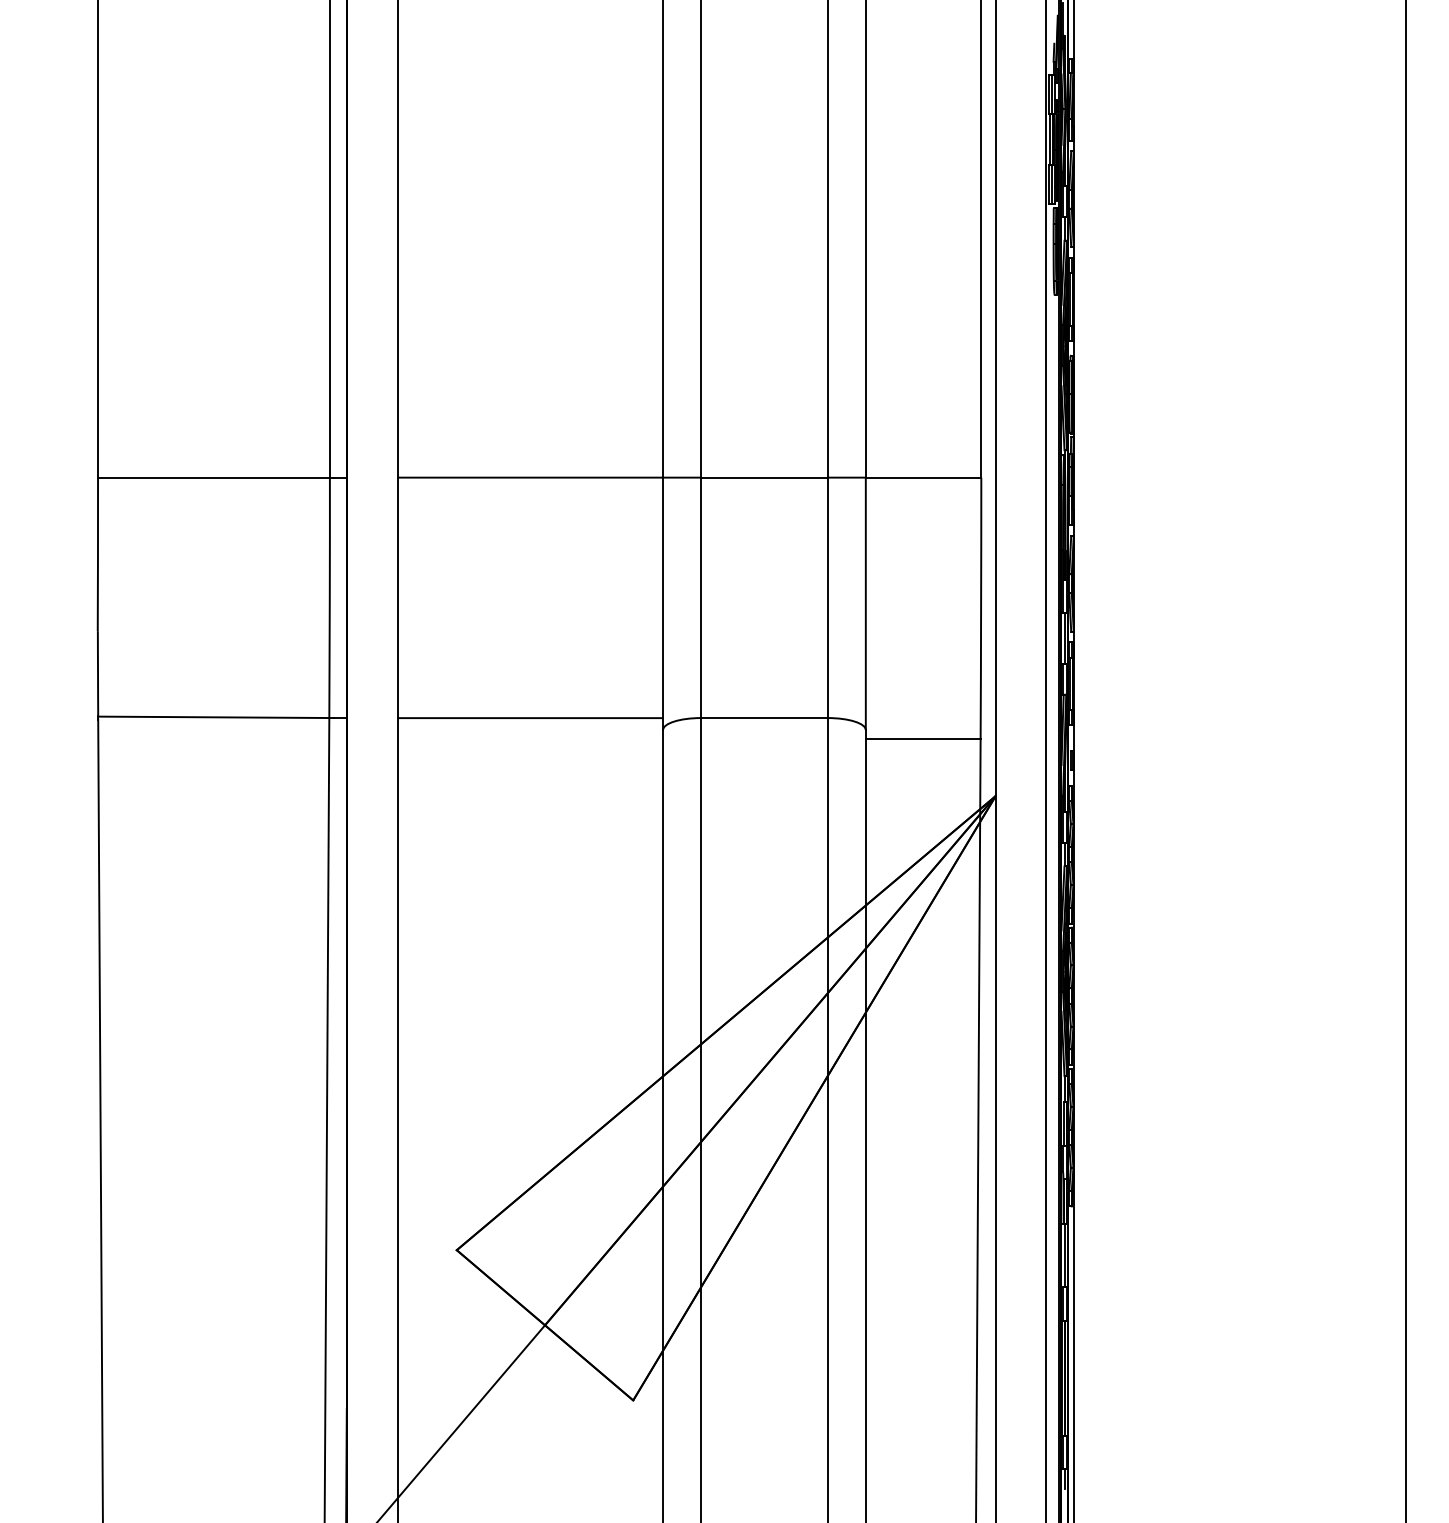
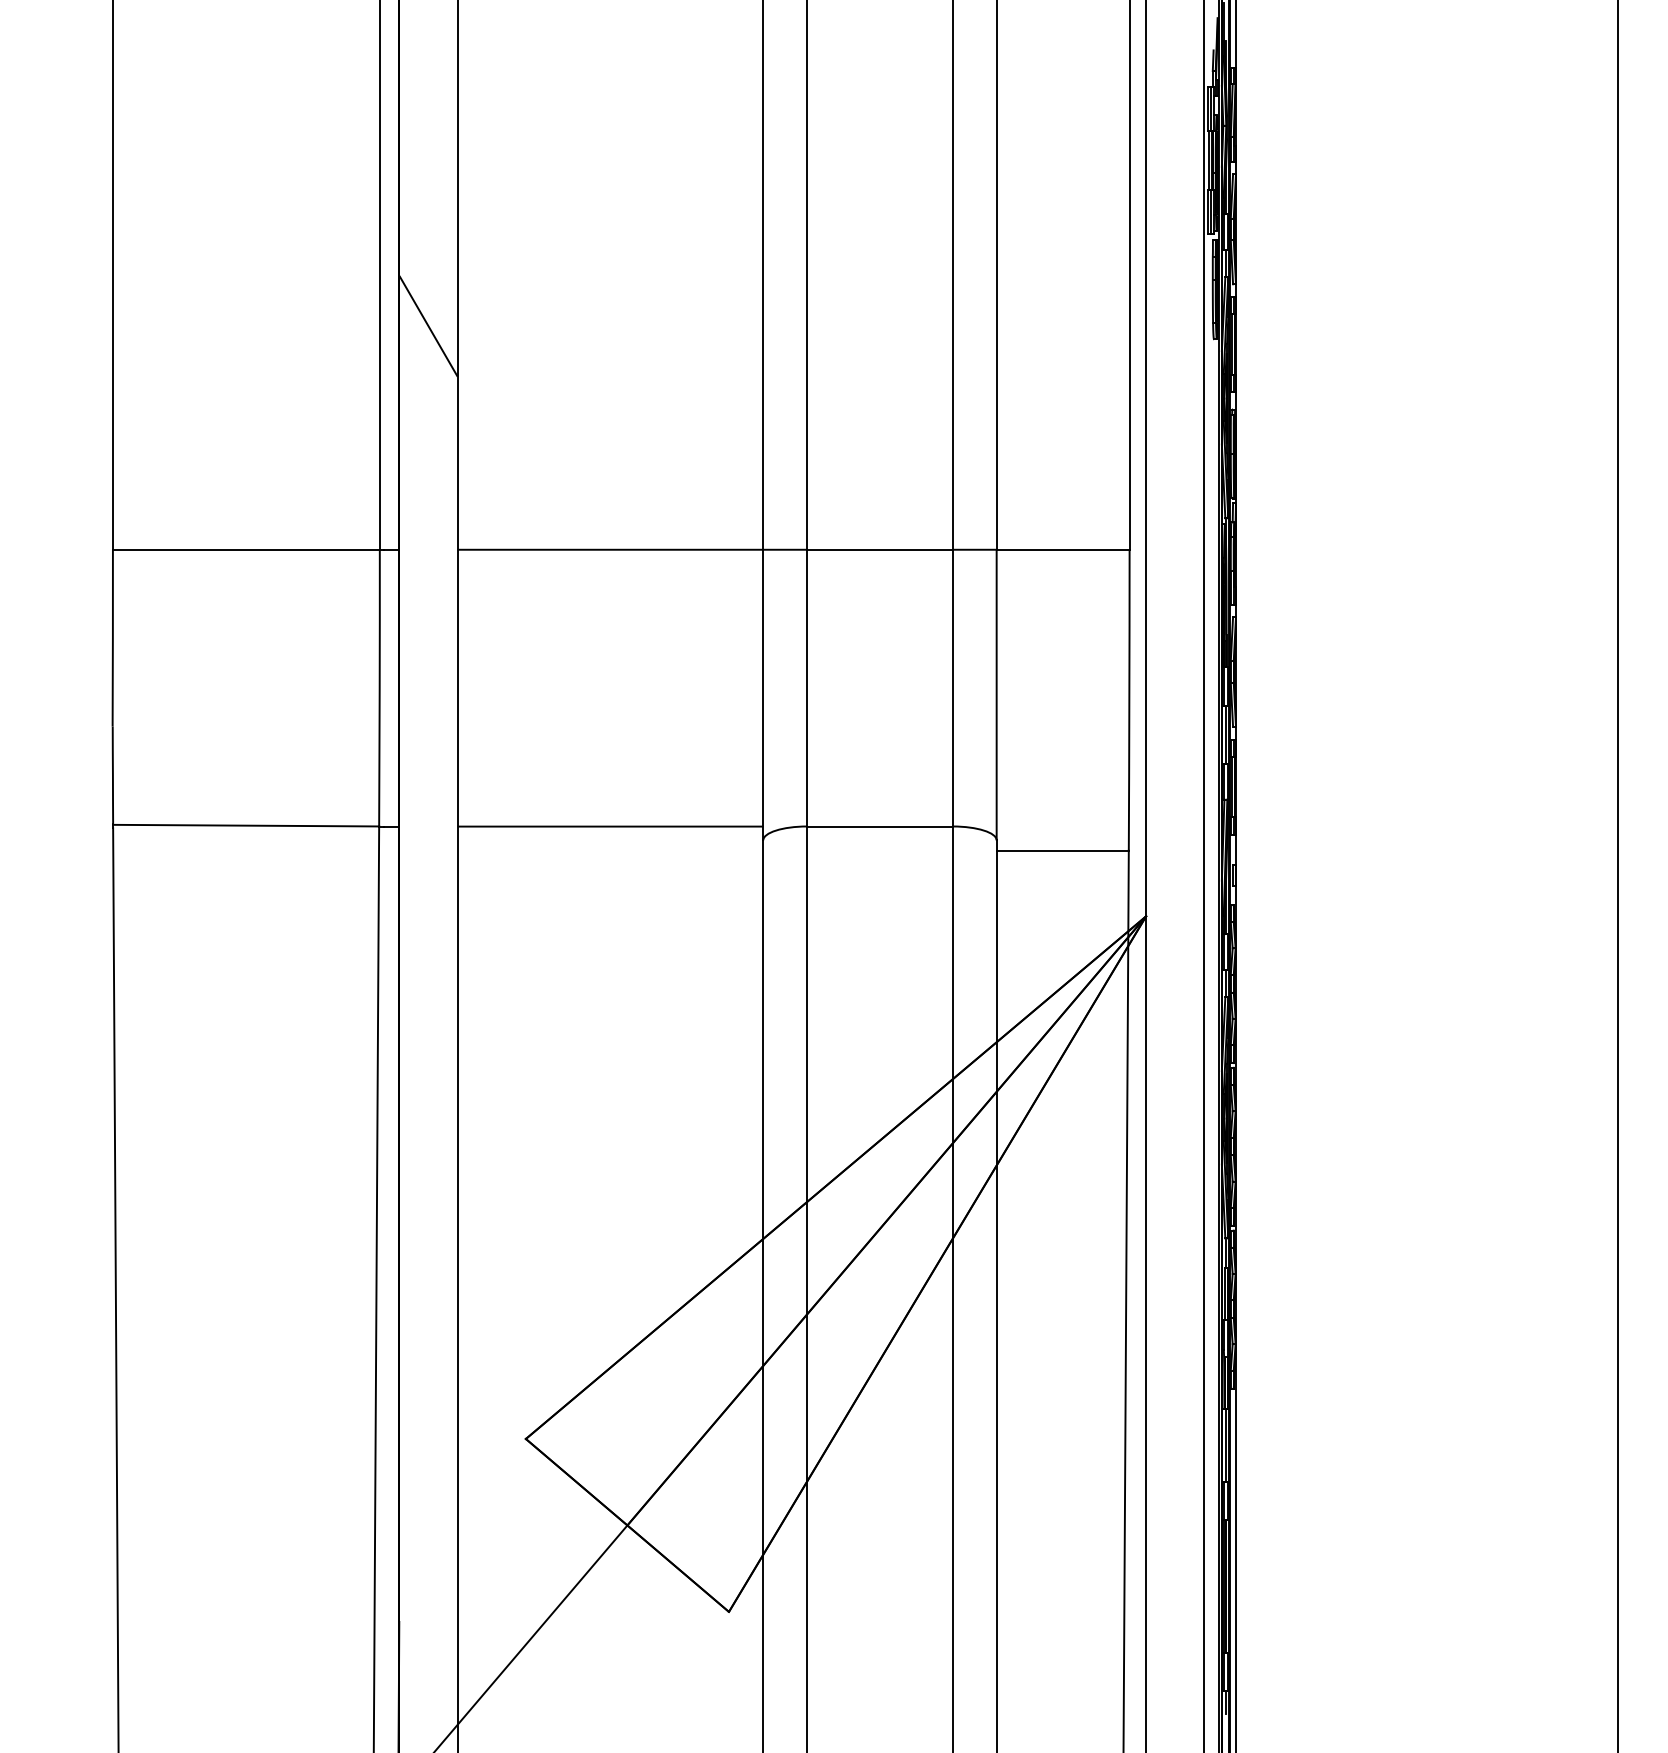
hatch: (371, 283) -> (427, 326), added

